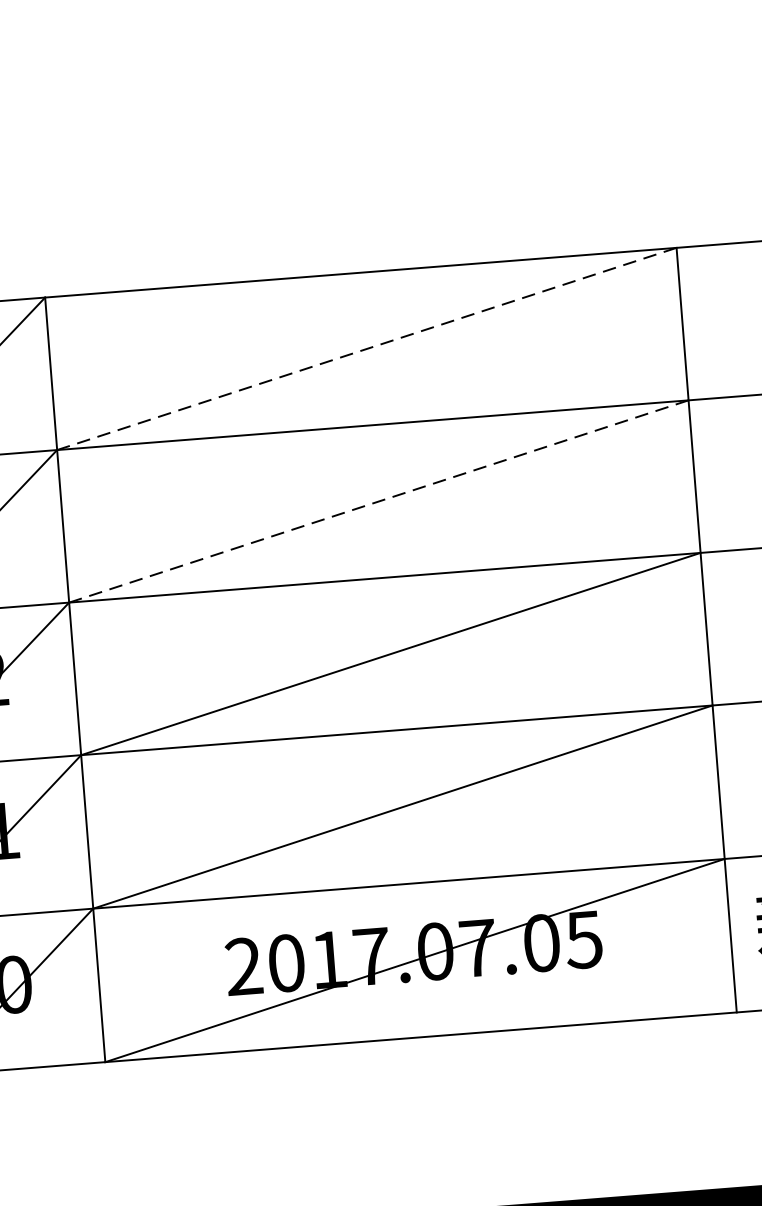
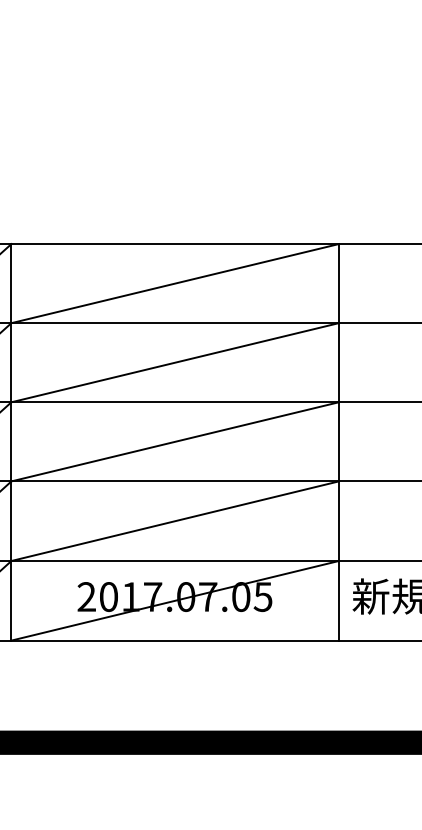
line: (365, 348) -> (174, 283), dashed -> solid
line: (377, 501) -> (174, 362), dashed -> solid

